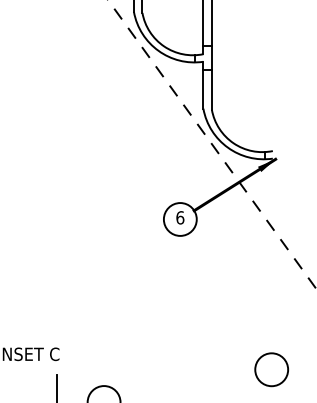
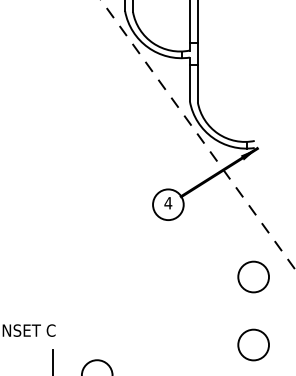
text: (180, 218) -> (168, 203), 6 -> 4
circle: (271, 296) -> (253, 276), added

